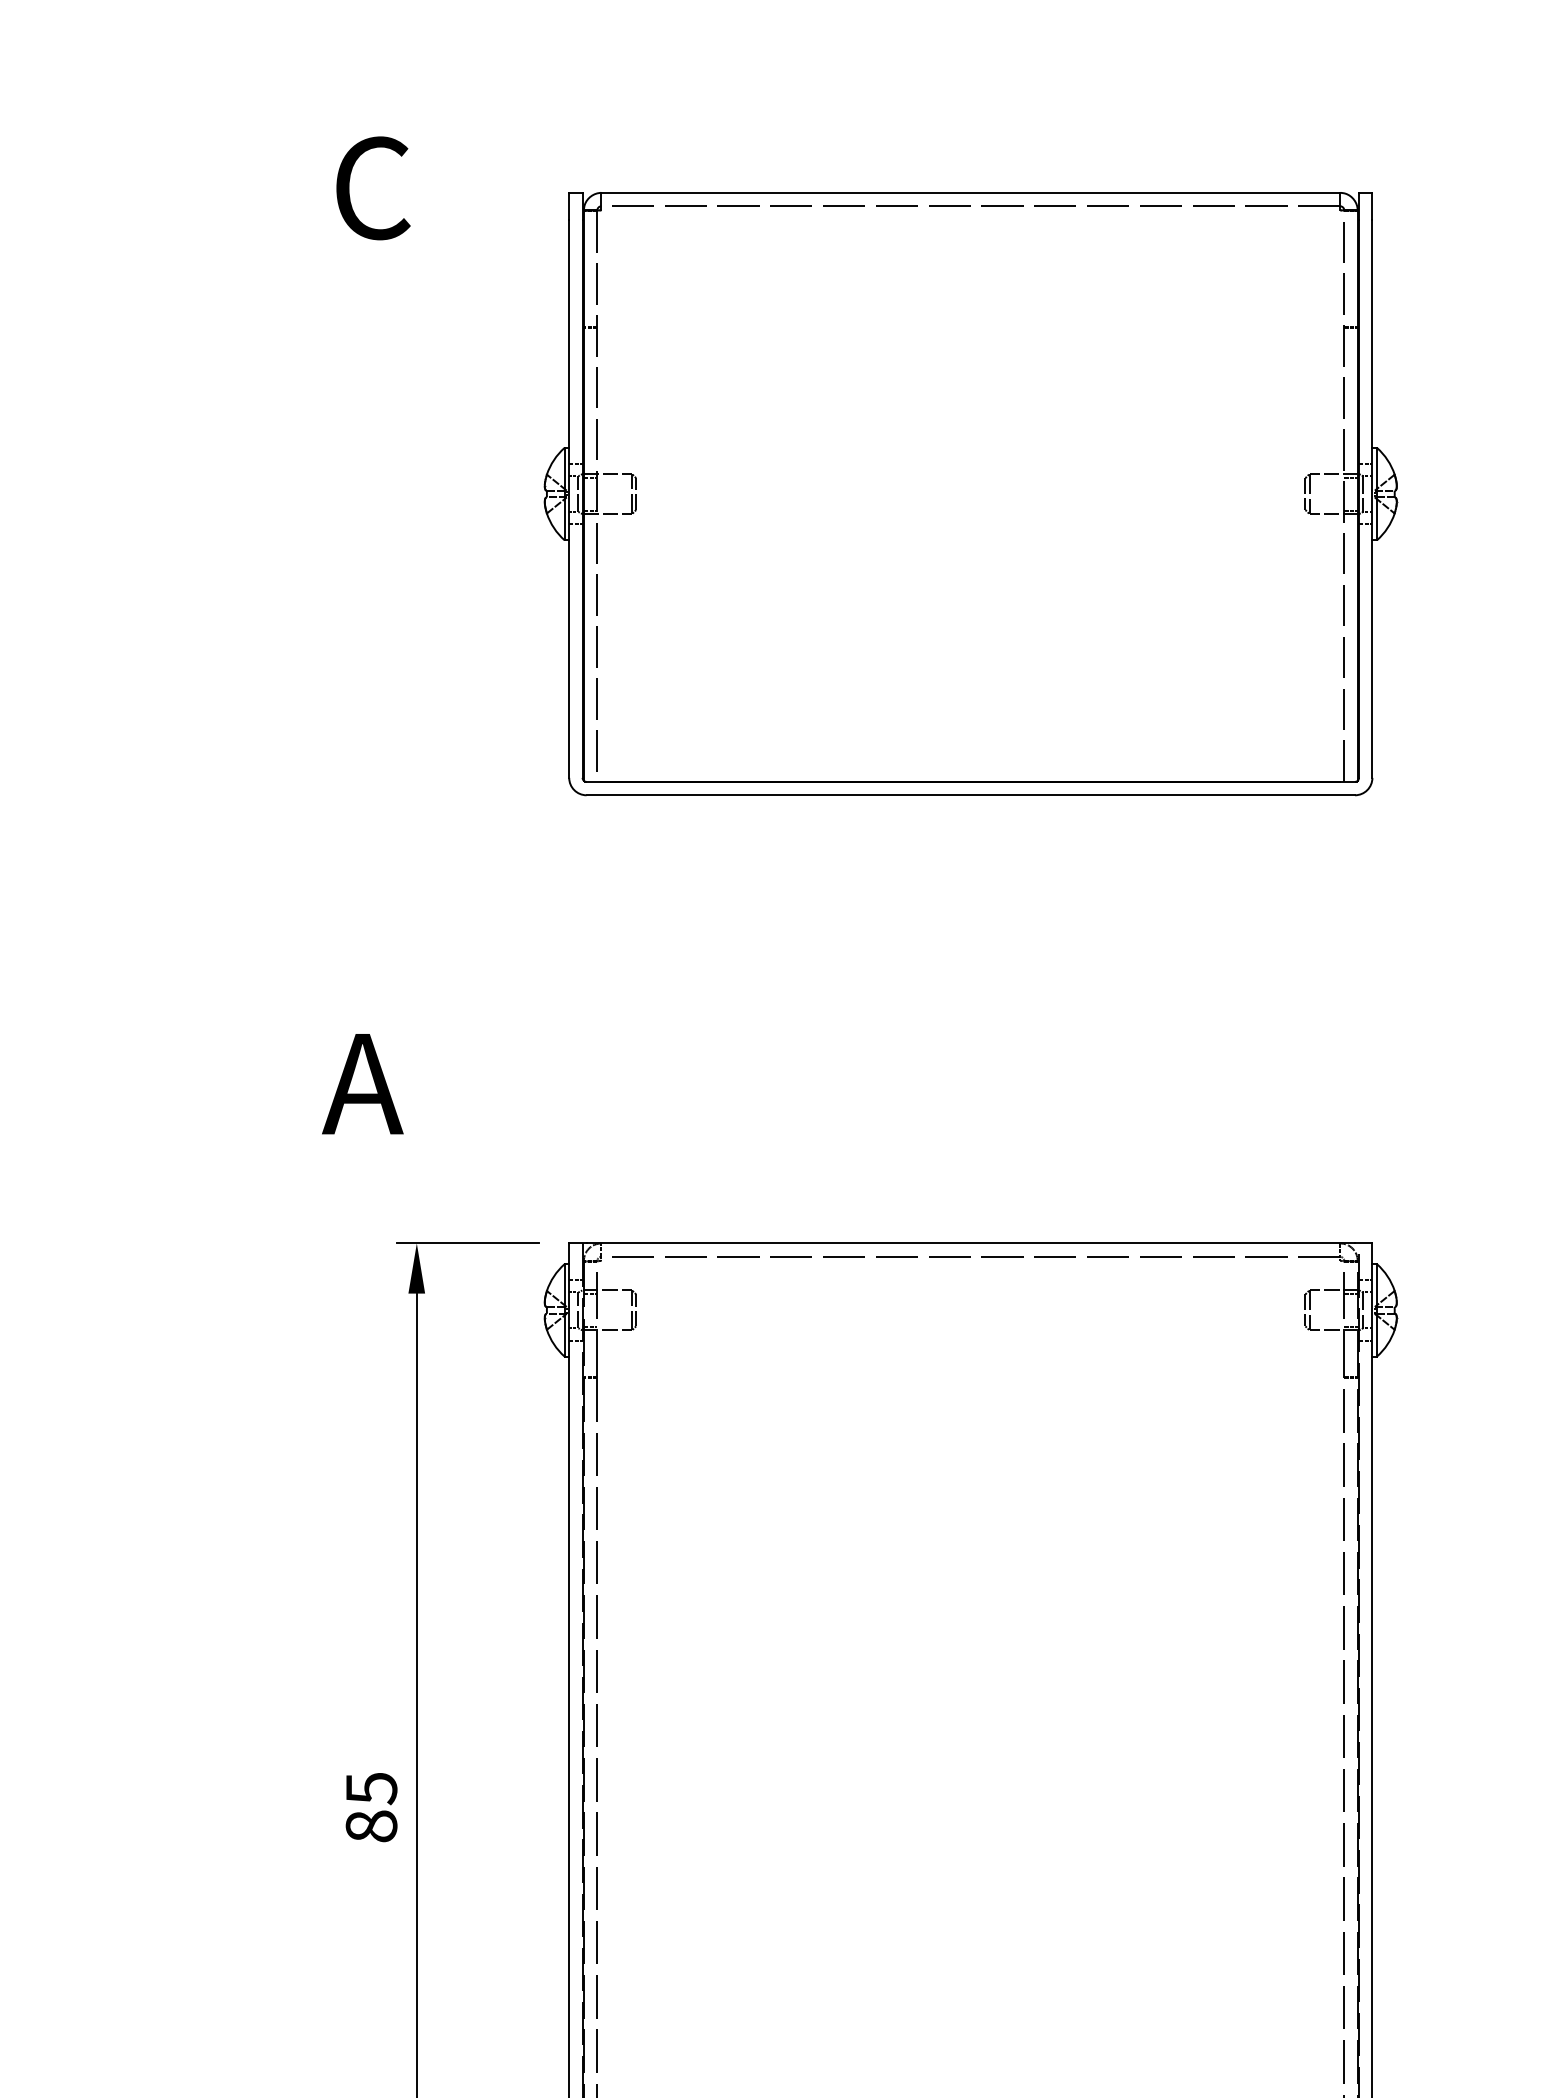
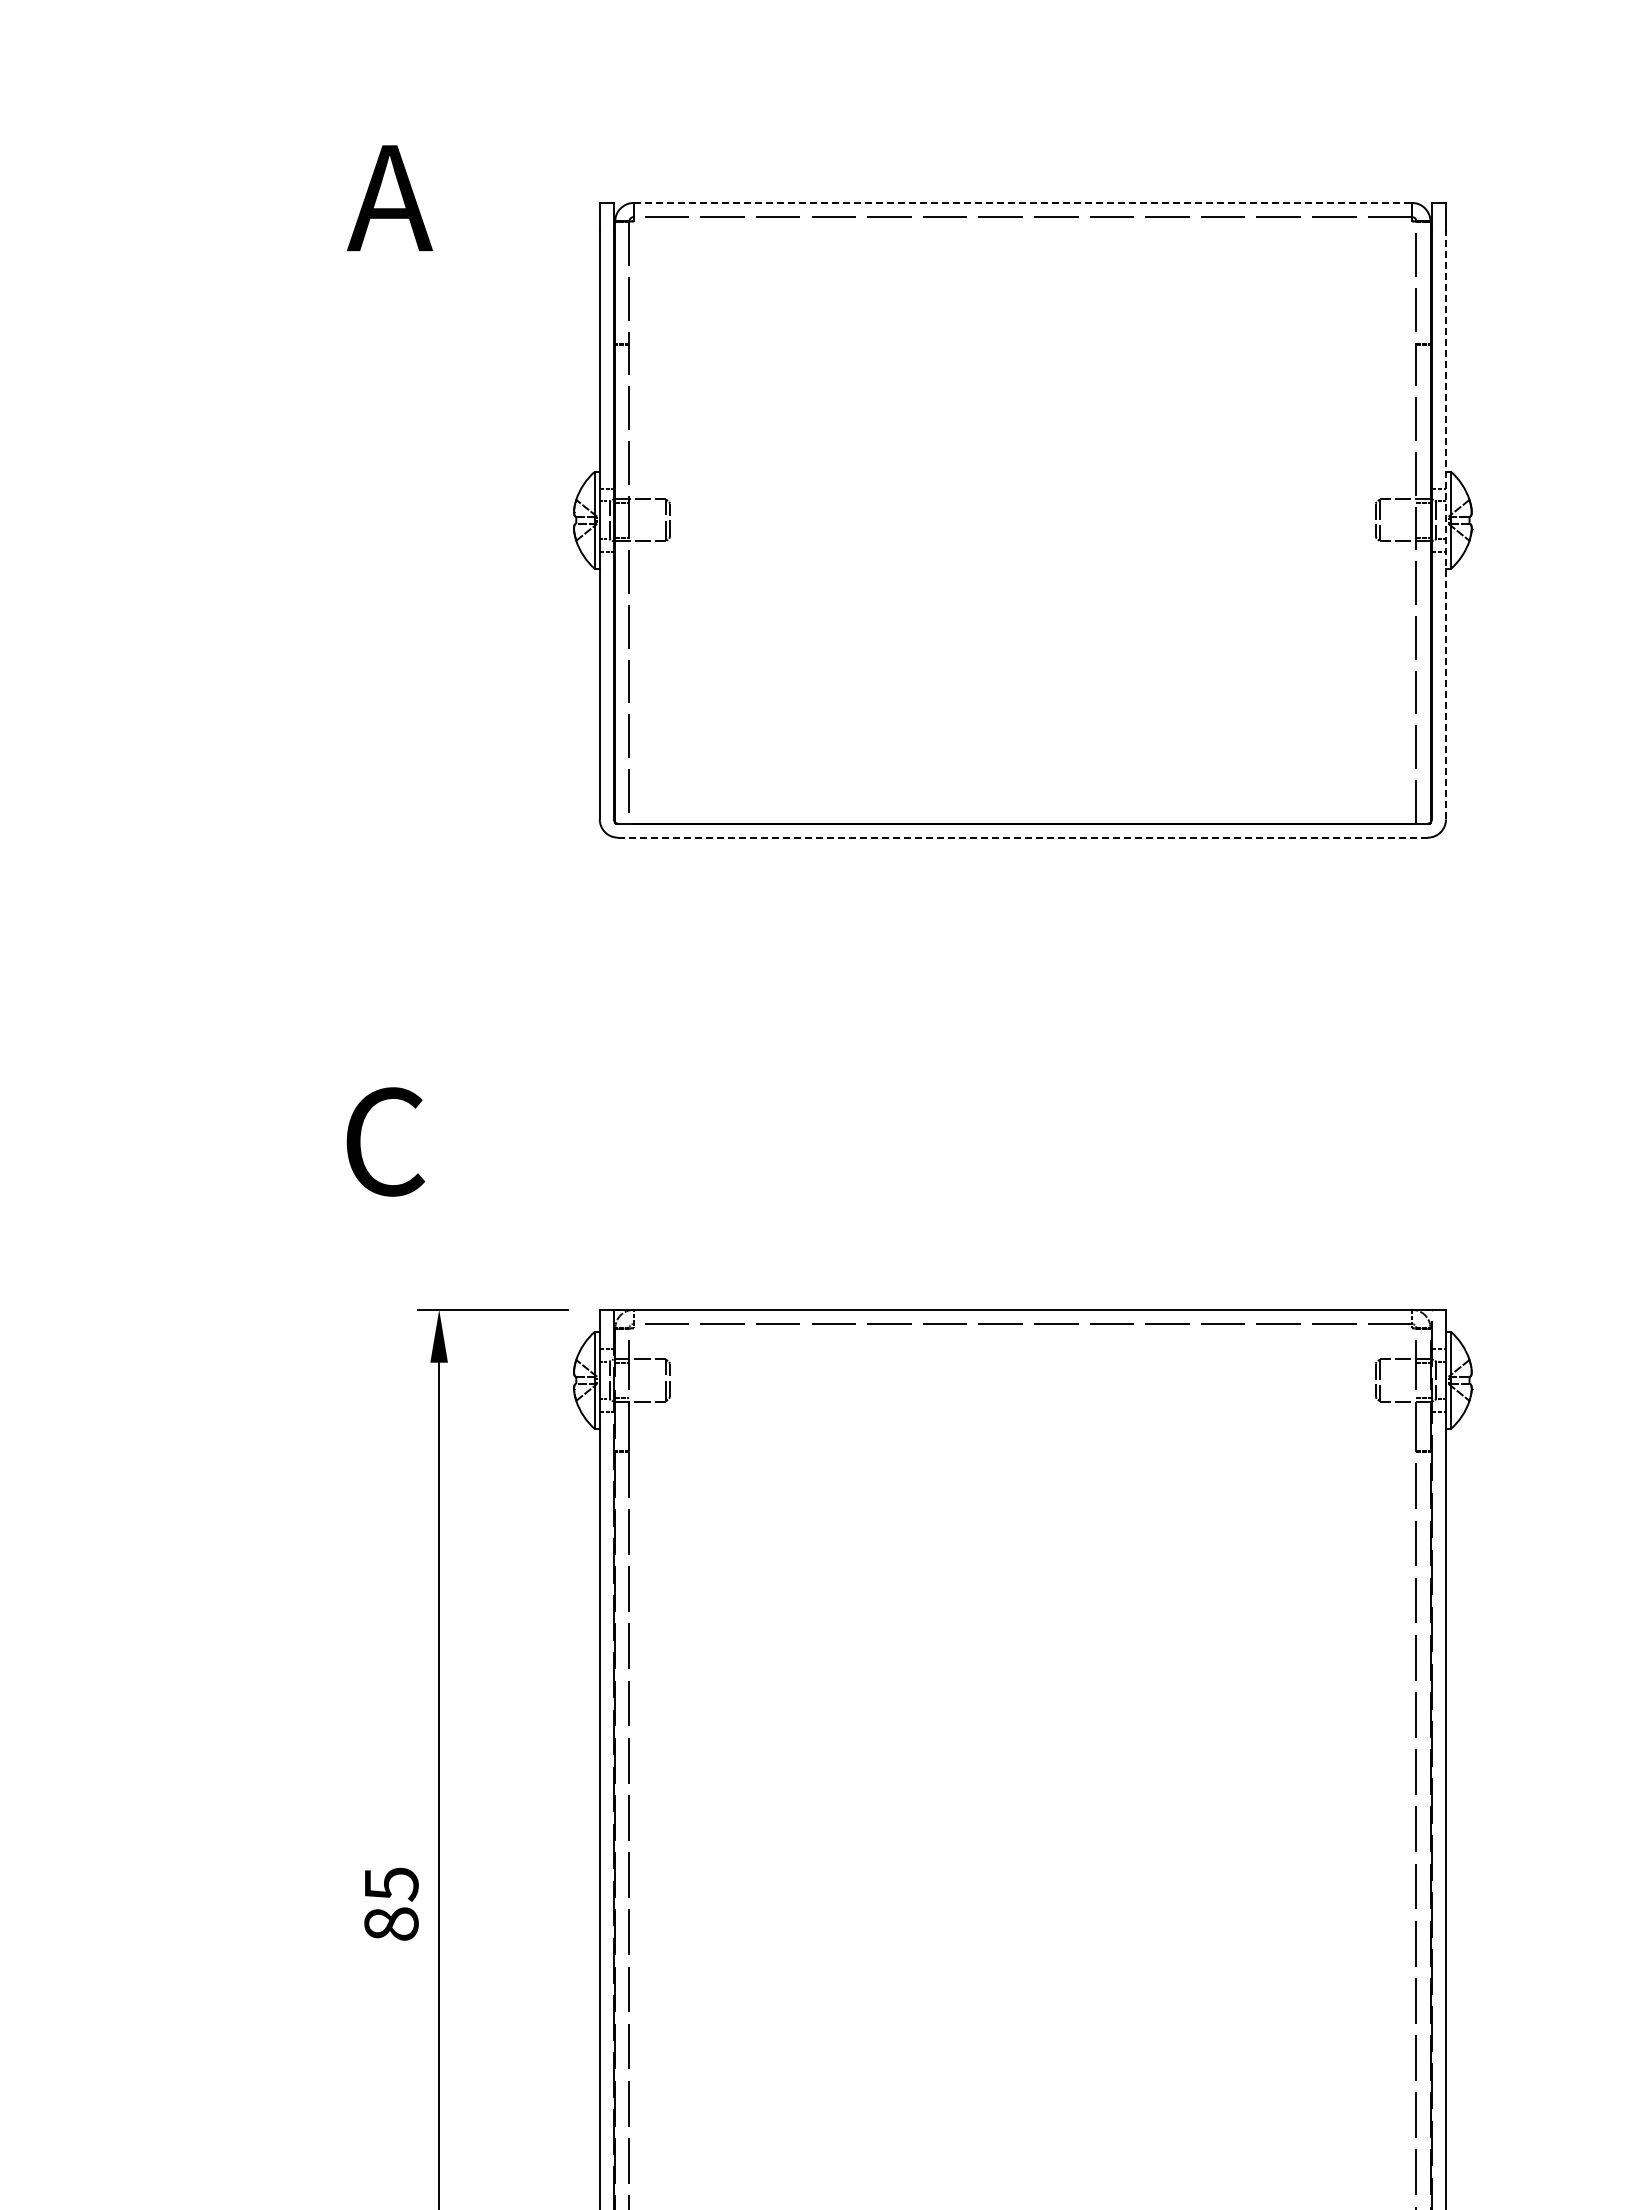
text: (370, 187) -> (390, 197), C -> A
line: (971, 192) -> (1023, 202), solid -> dashed
line: (1372, 498) -> (1446, 524), solid -> dashed
line: (970, 795) -> (1022, 837), solid -> dashed
text: (363, 1083) -> (382, 1141), A -> C

